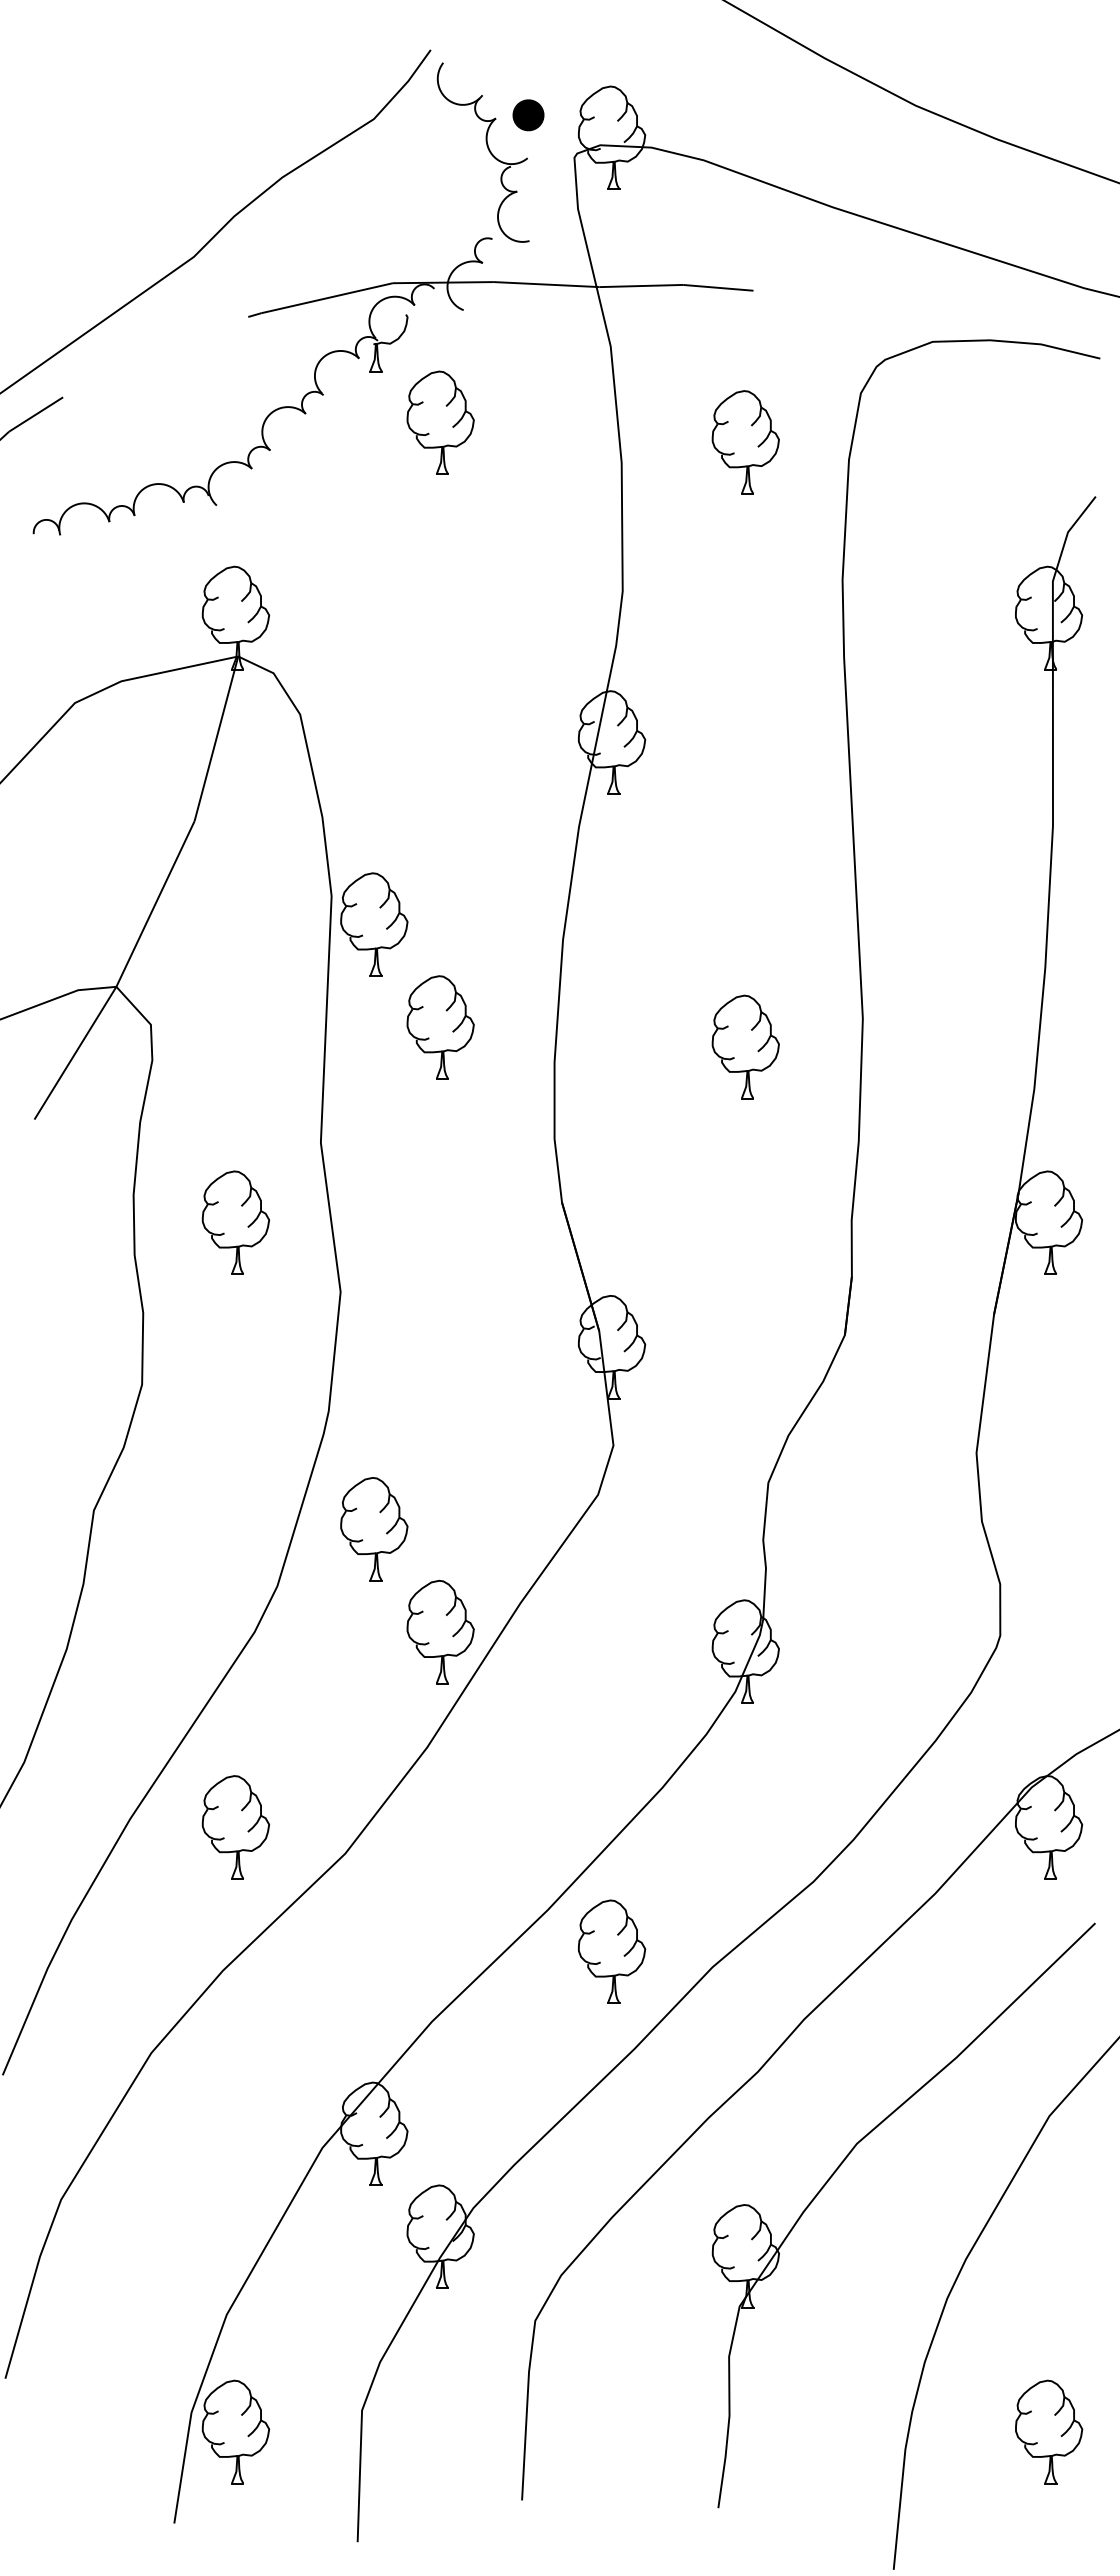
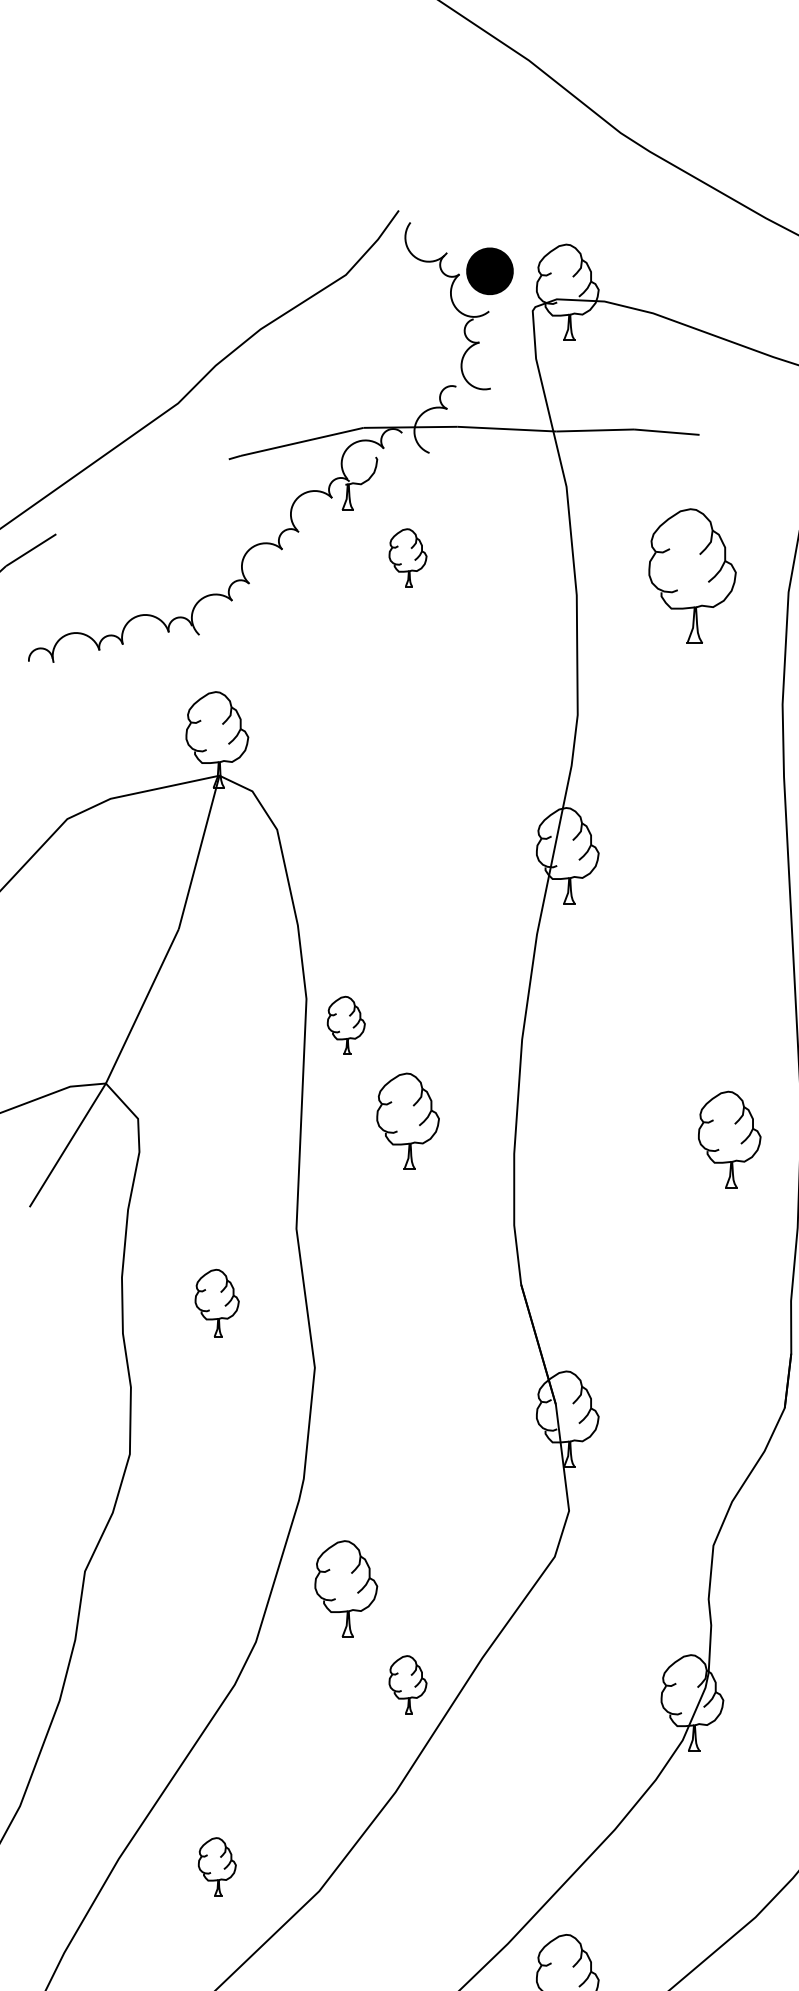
part: (528, 115) -> (489, 271), size x1.6
part: (440, 422) -> (407, 557), size x0.6
part: (745, 442) -> (692, 576), size x1.4
part: (374, 924) -> (346, 1025), size x0.6
part: (745, 1046) -> (729, 1139), moved
part: (235, 1222) -> (216, 1303), size x0.7
part: (440, 1631) -> (407, 1684), size x0.6
part: (235, 1827) -> (216, 1866), size x0.6

